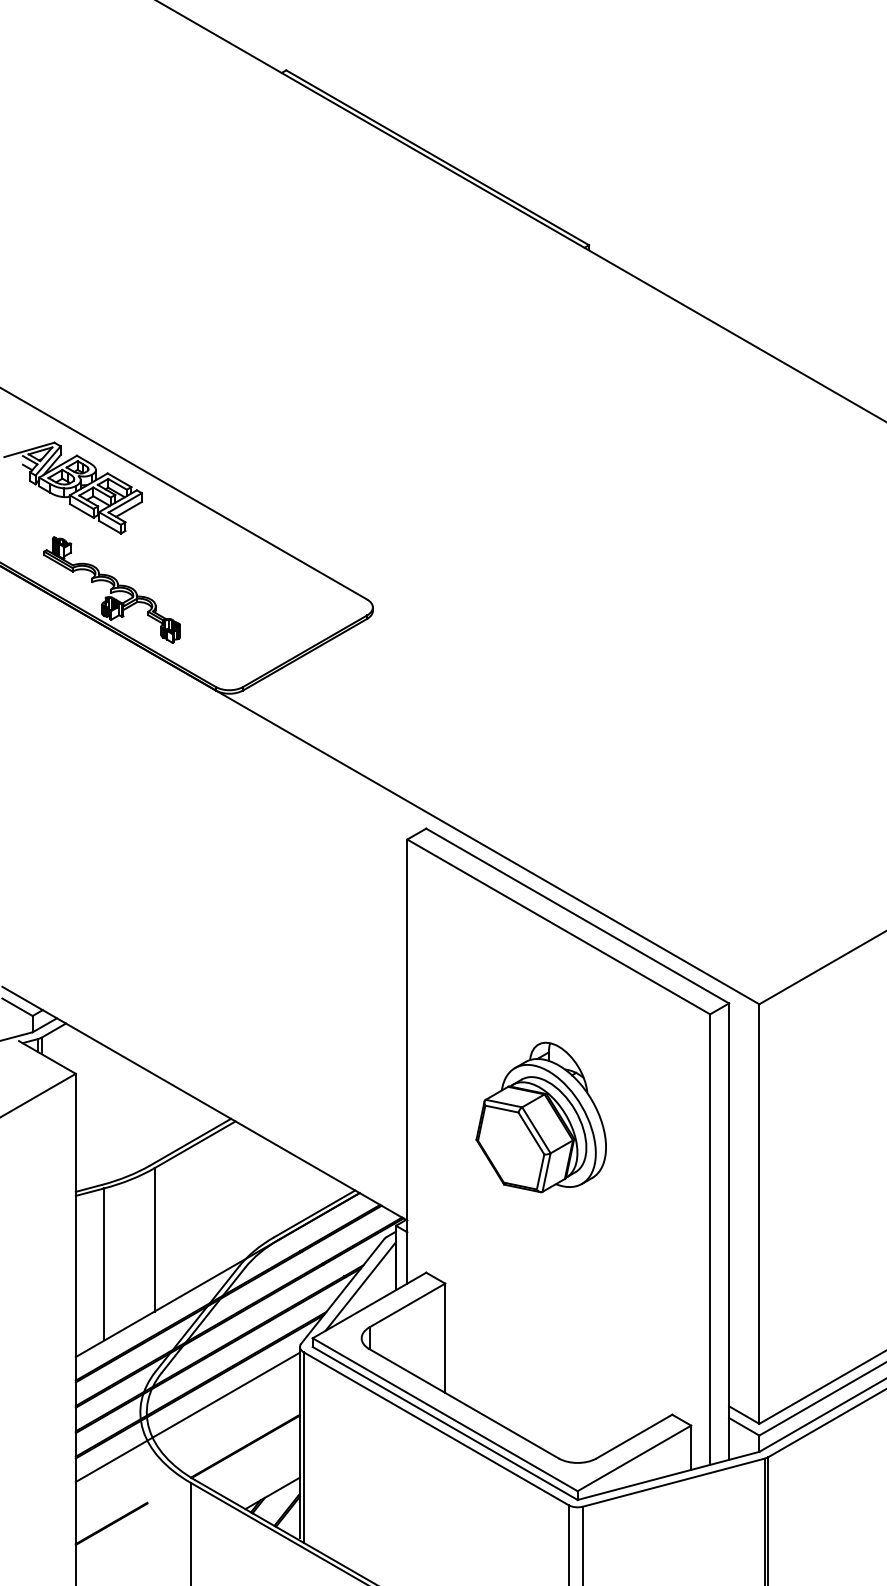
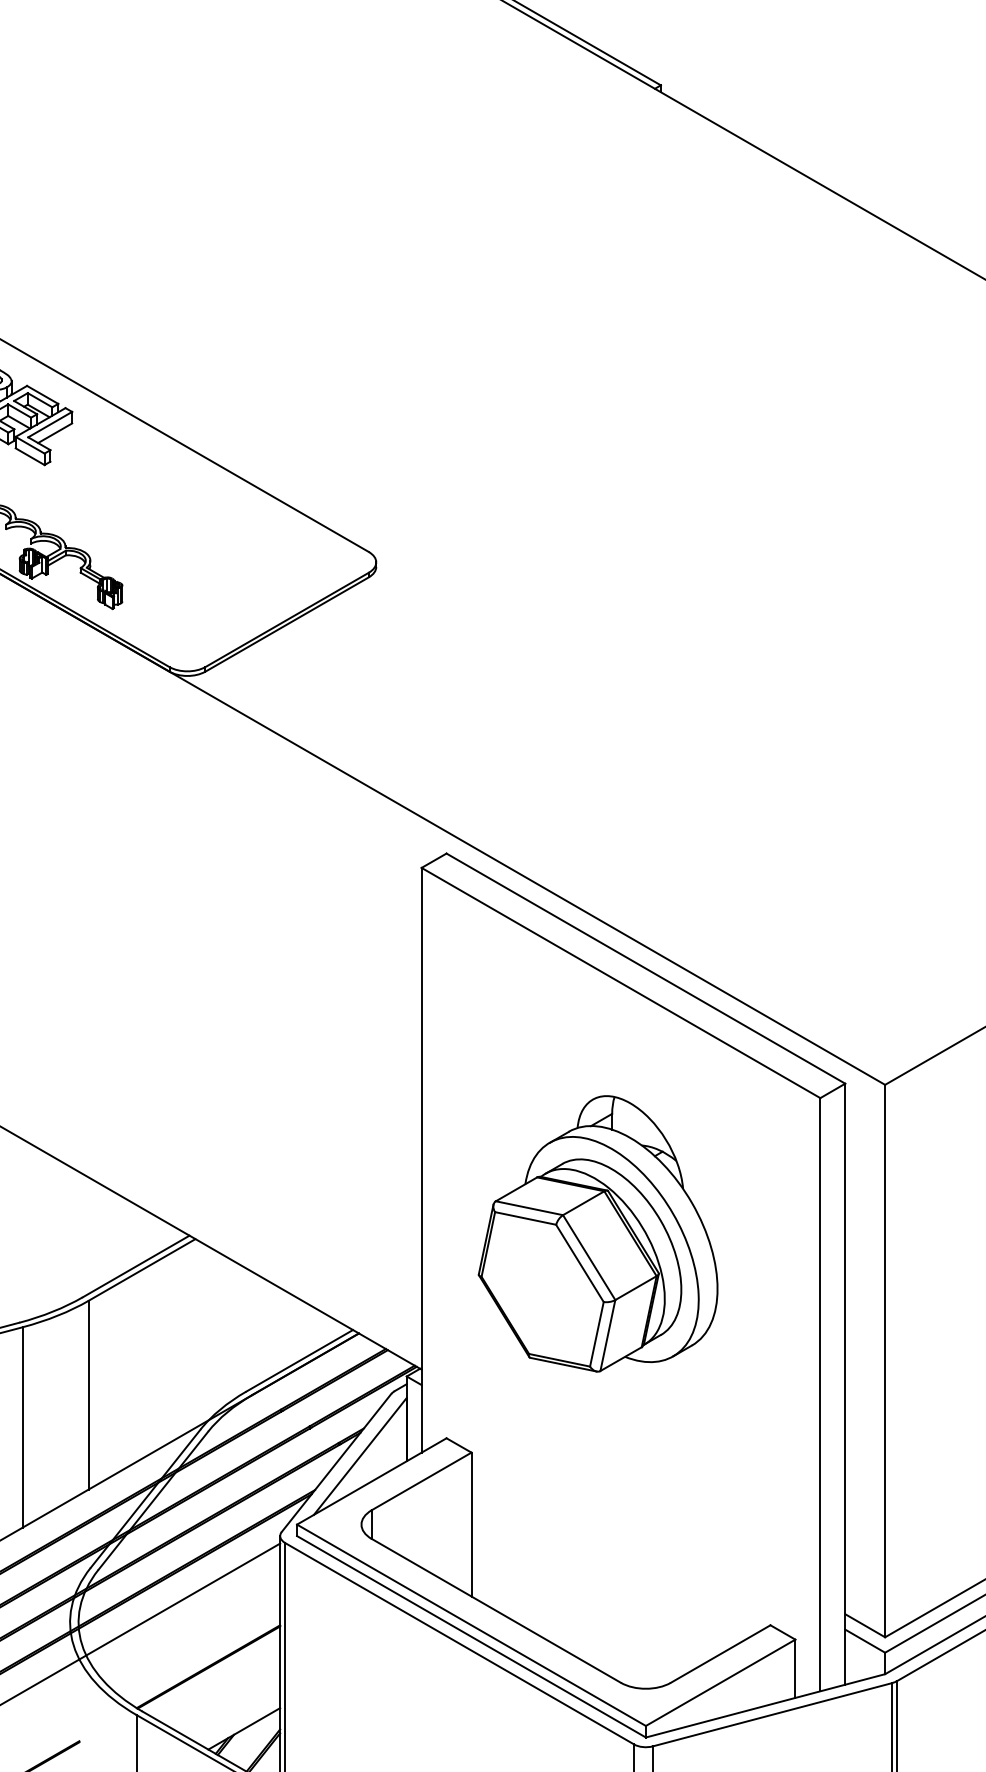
part: (540, 1117) -> (596, 1233), size x1.4

